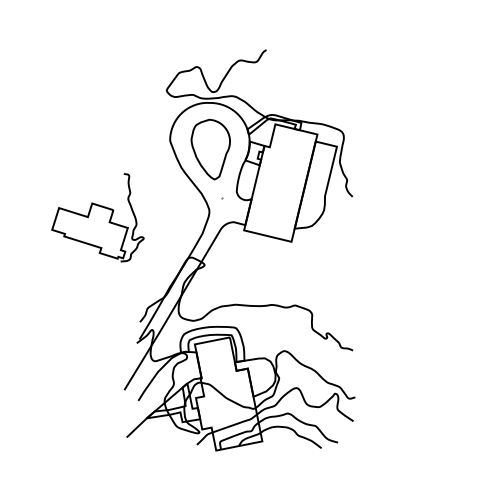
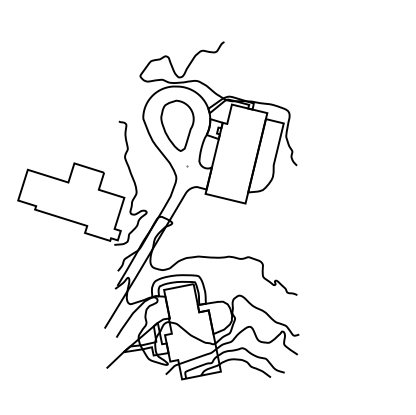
part: (97, 217) -> (82, 183), size x1.67

